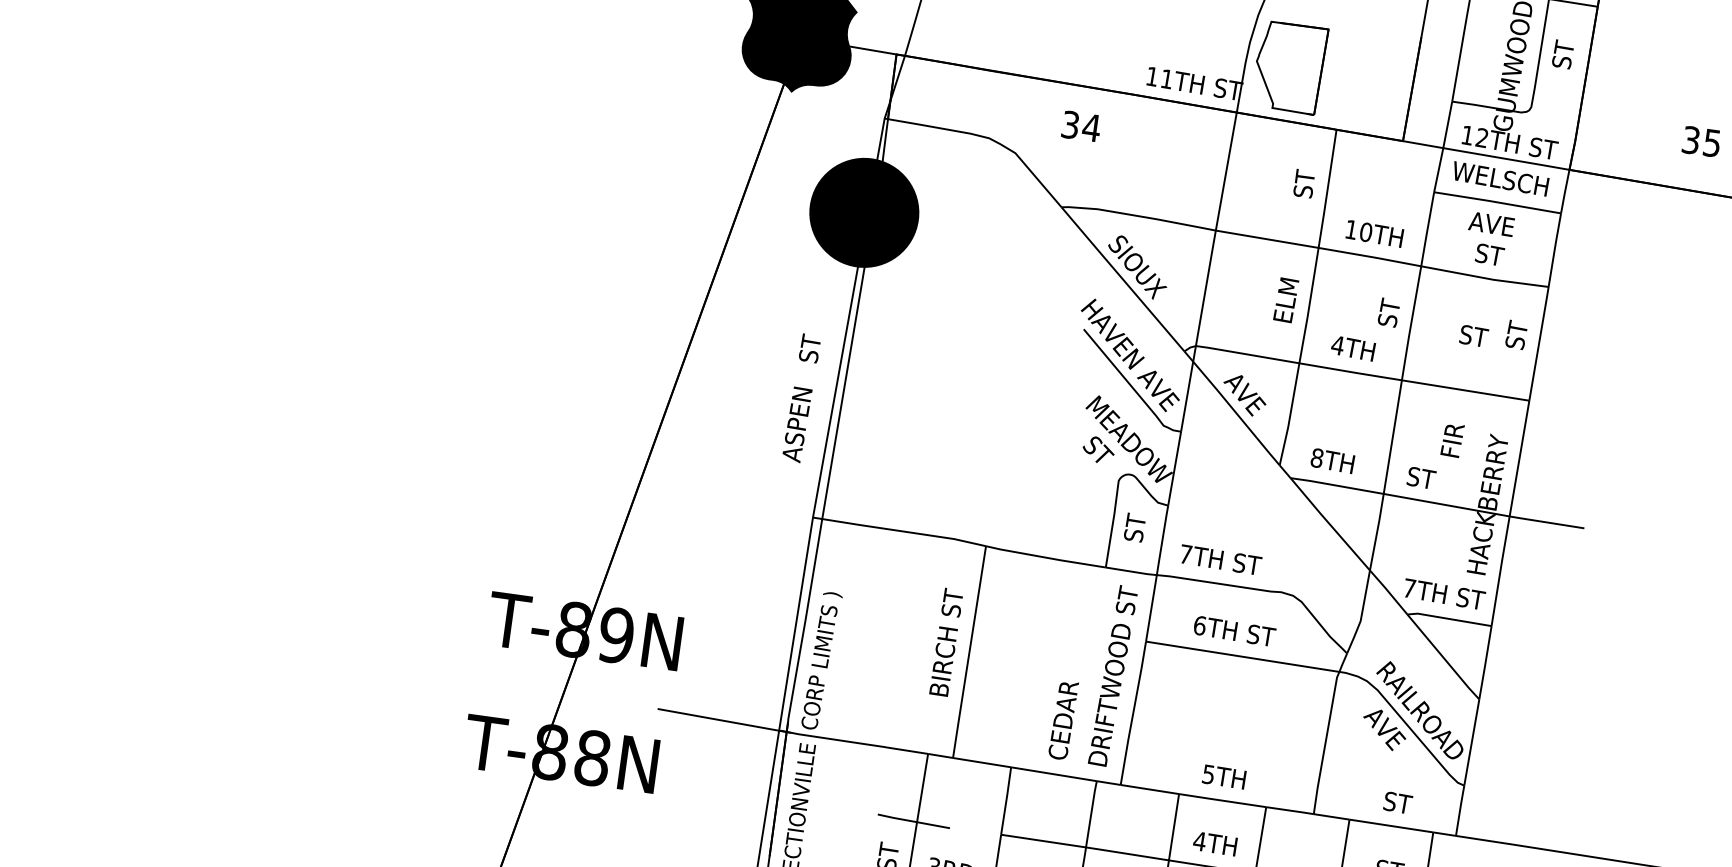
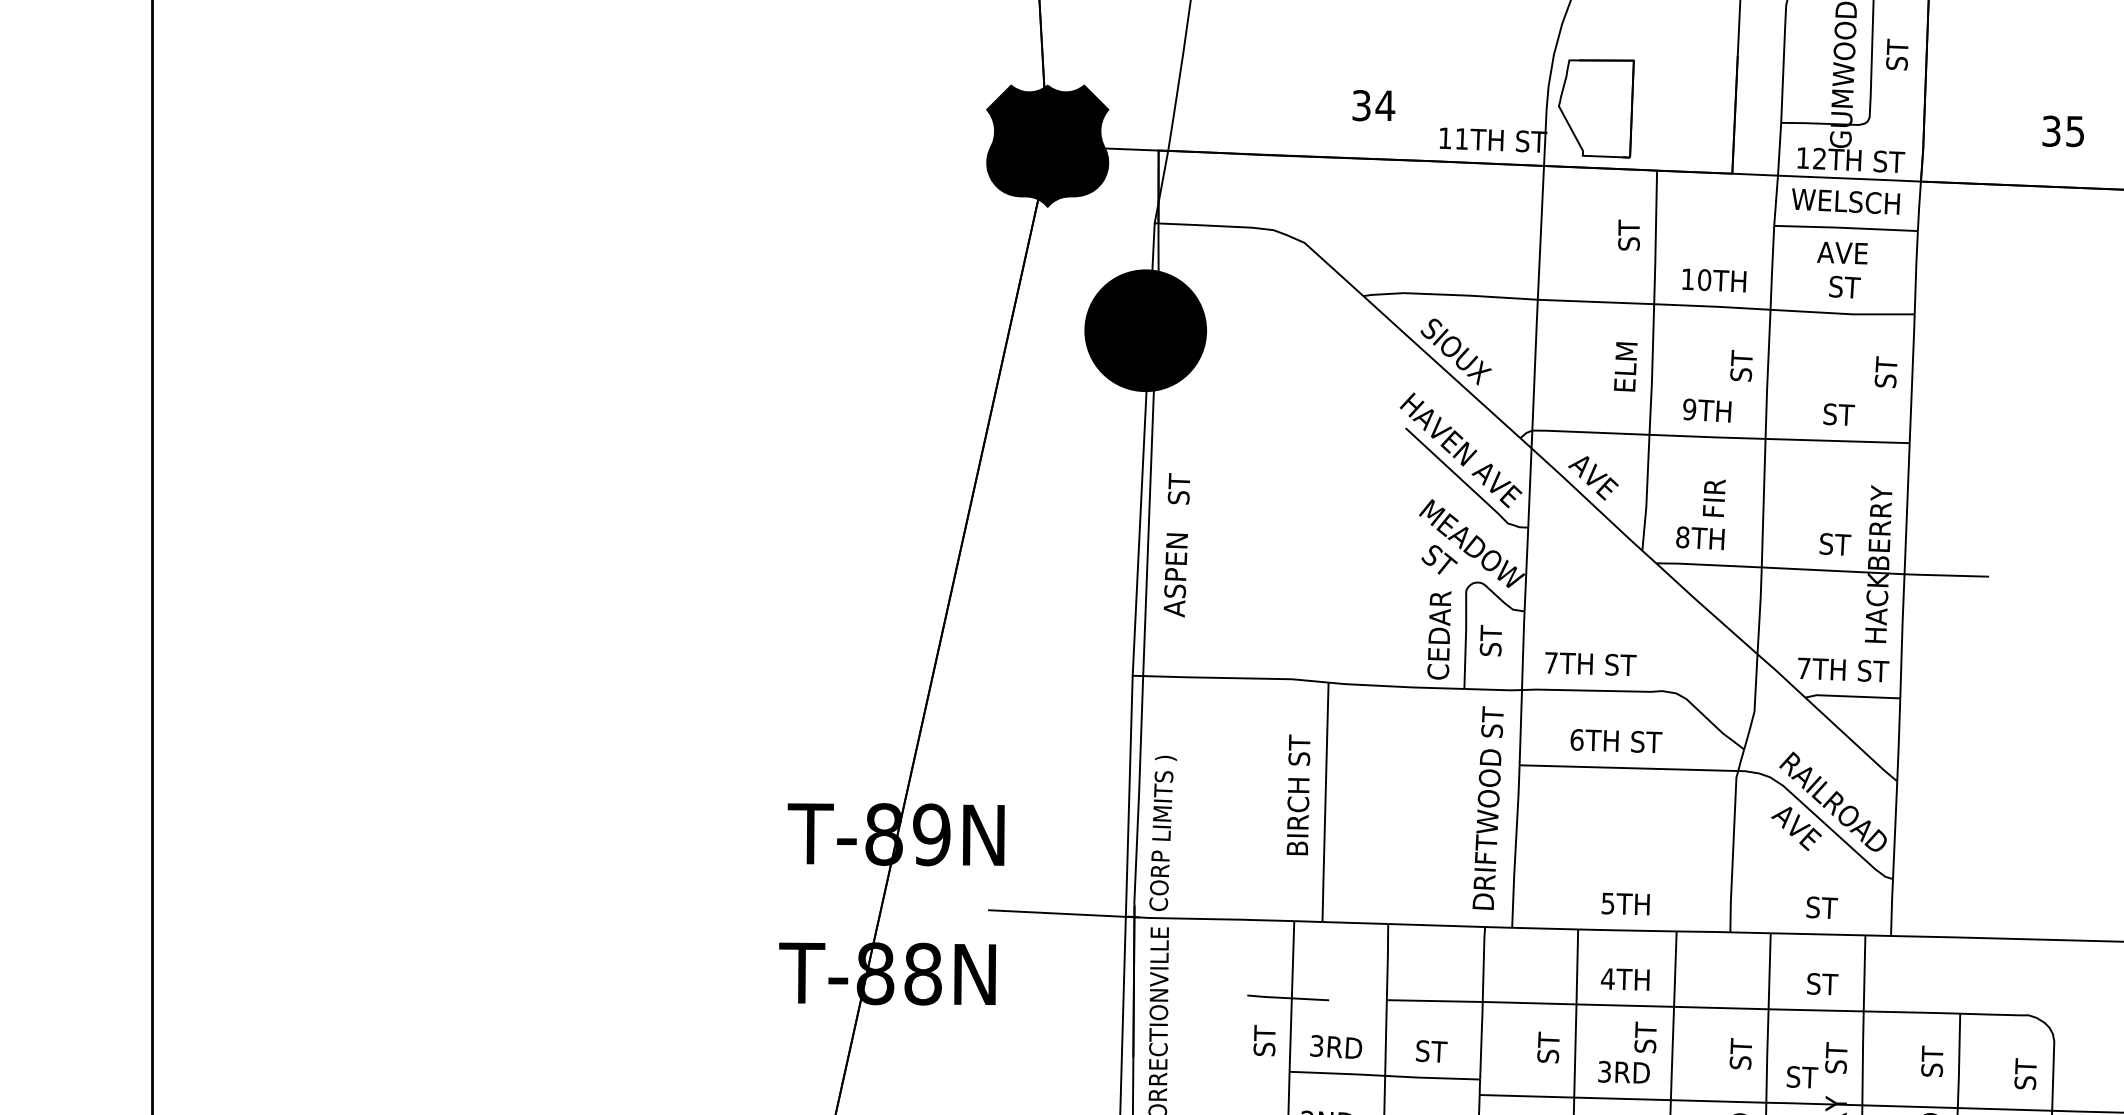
text: (1081, 126) -> (1373, 105), moved
text: (1474, 336) -> (1839, 414), moved
text: (1337, 345) -> (1689, 409), 4TH -> 9TH
text: (801, 398) -> (1176, 545), moved
text: (1451, 439) -> (1713, 497), moved
text: (1421, 478) -> (1835, 544), moved
text: (1063, 720) -> (1439, 635), moved

